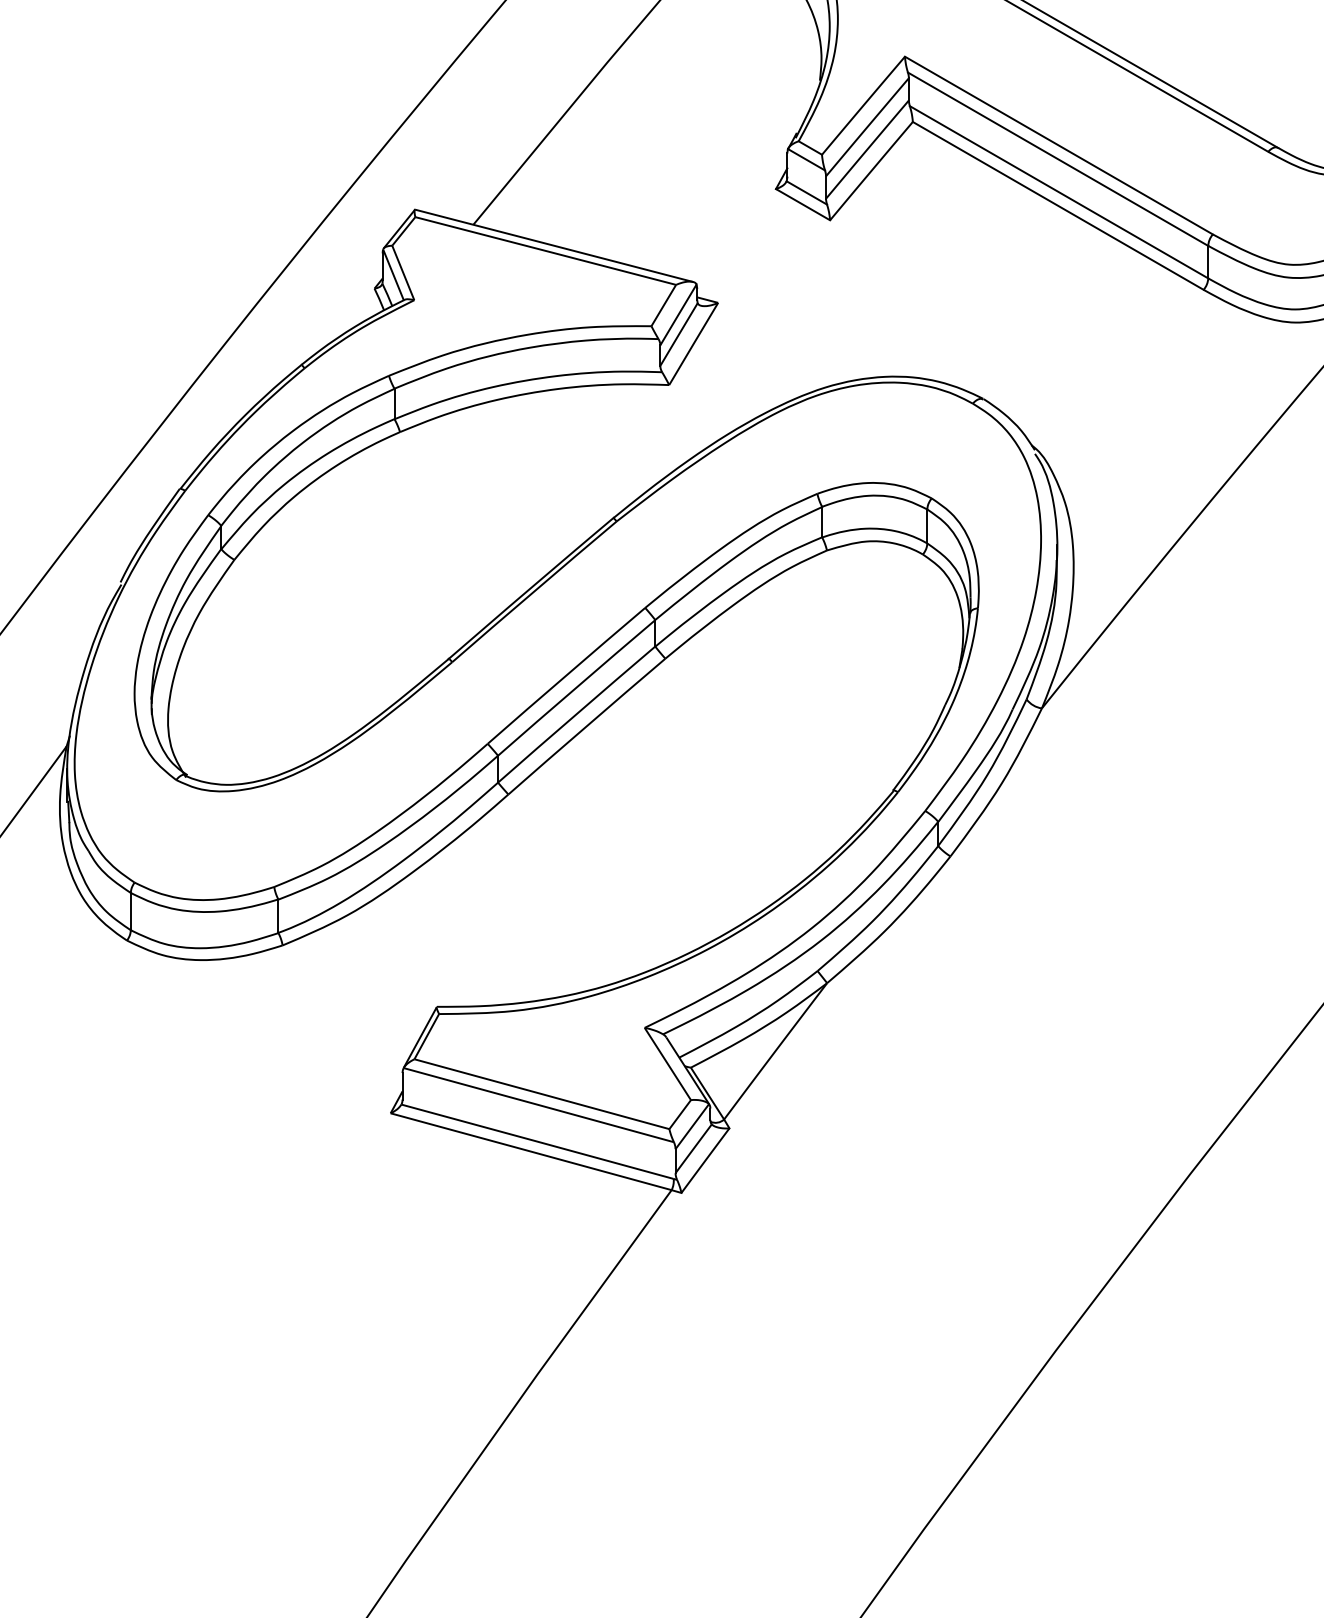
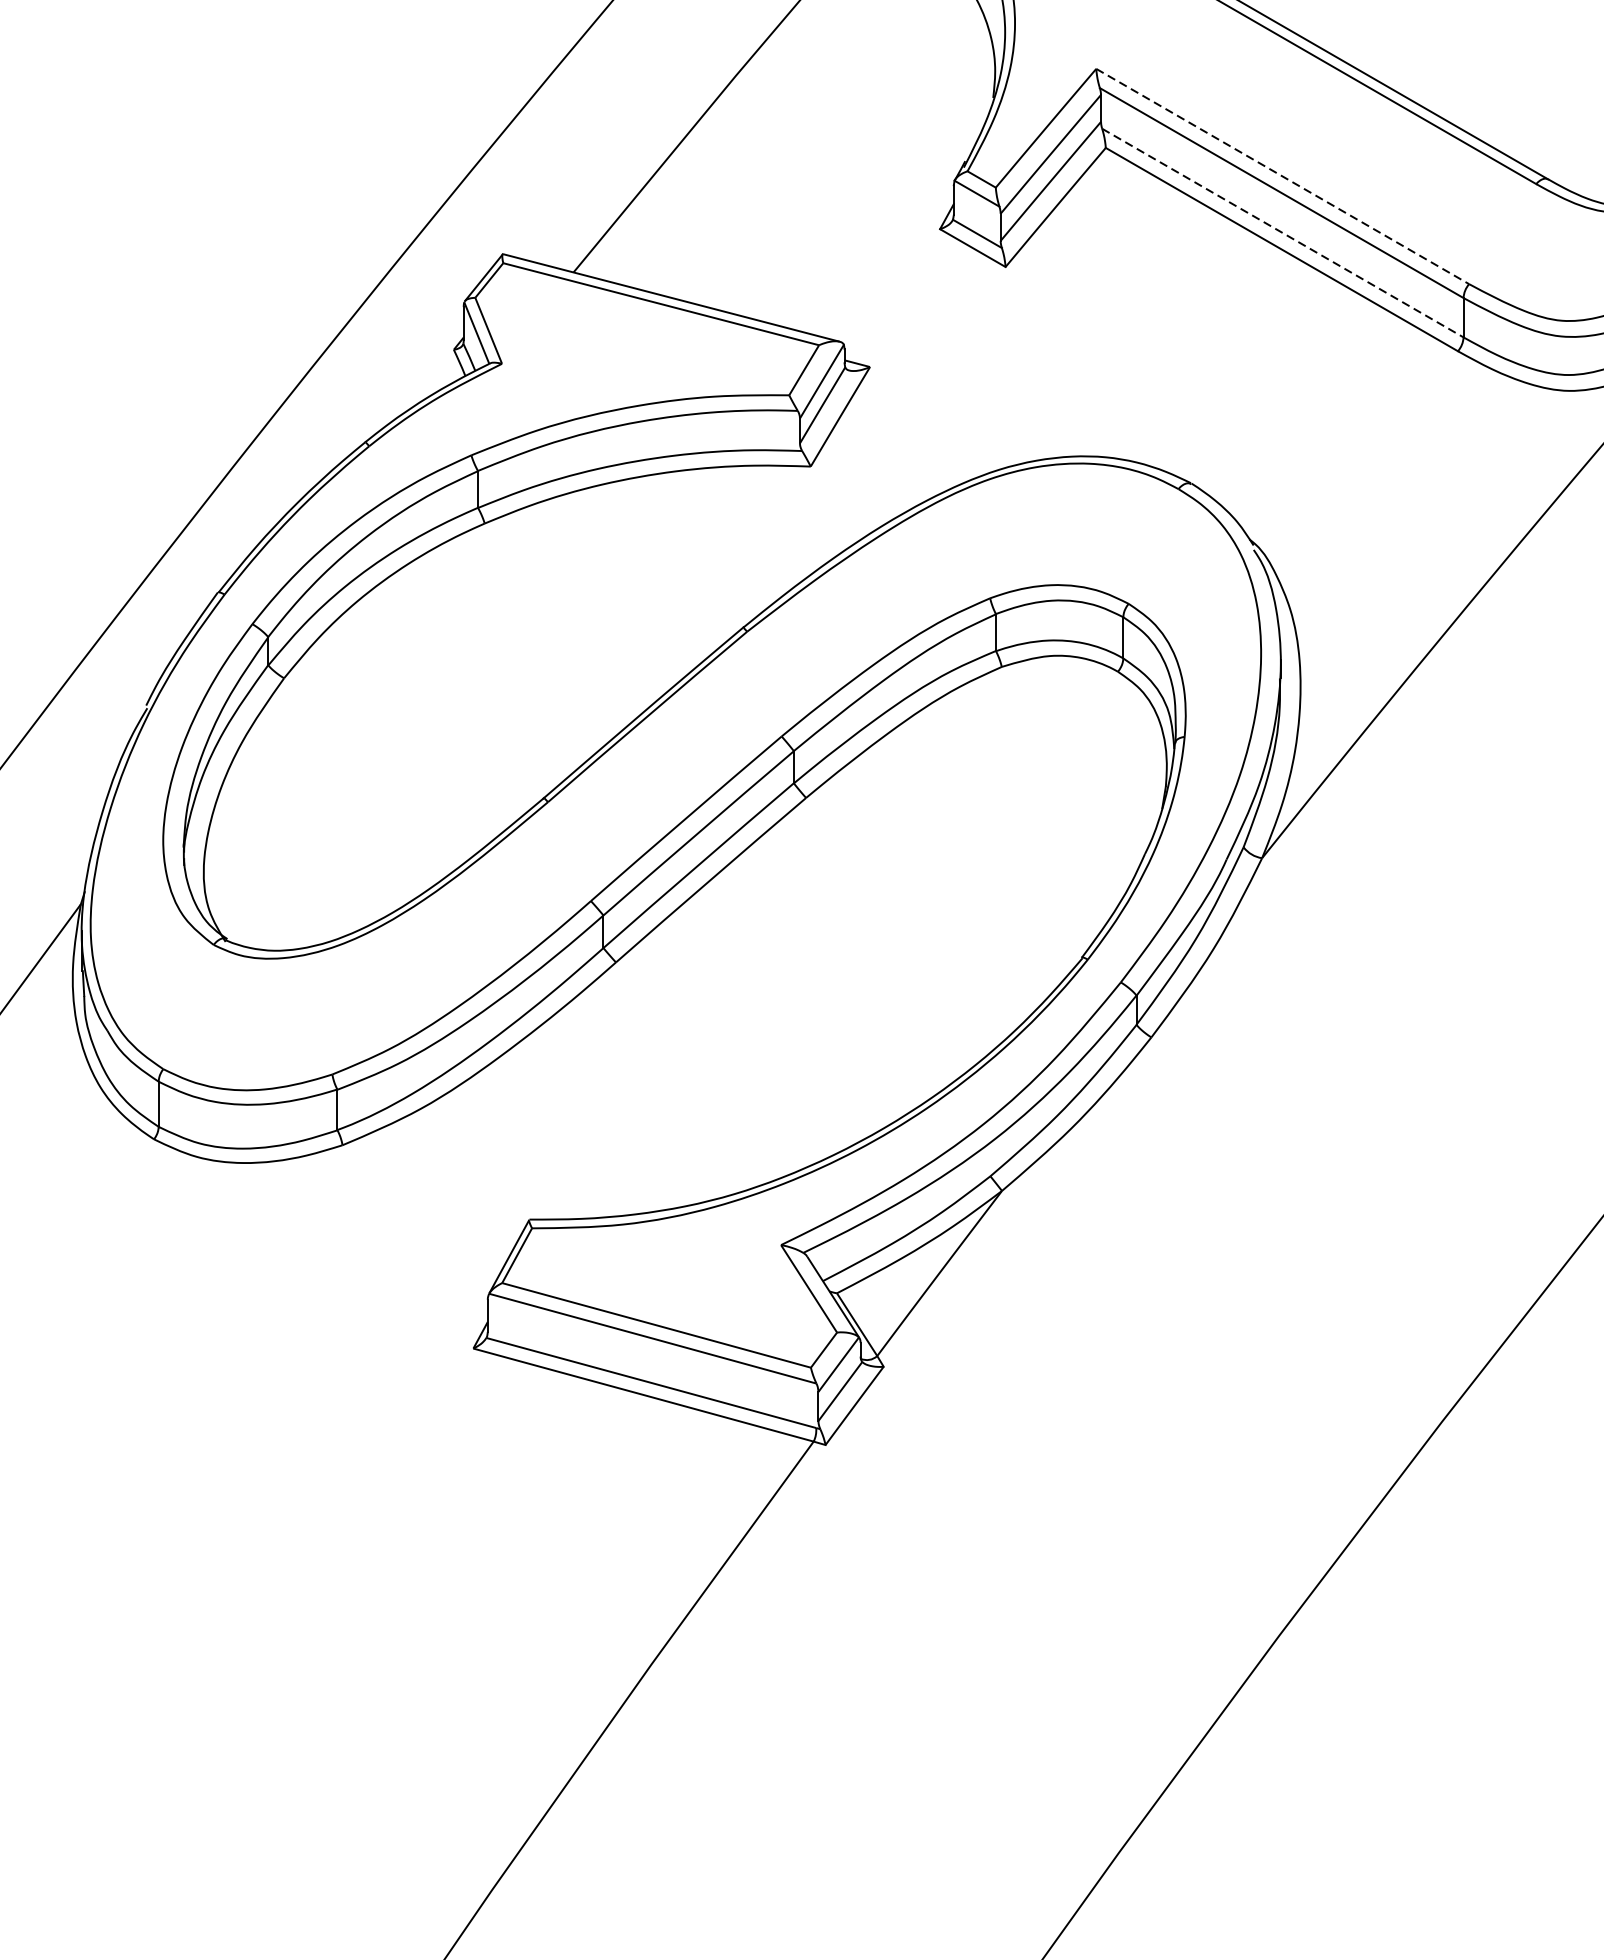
line: (1058, 145) -> (1282, 176), solid -> dashed
line: (1059, 192) -> (1283, 233), solid -> dashed

